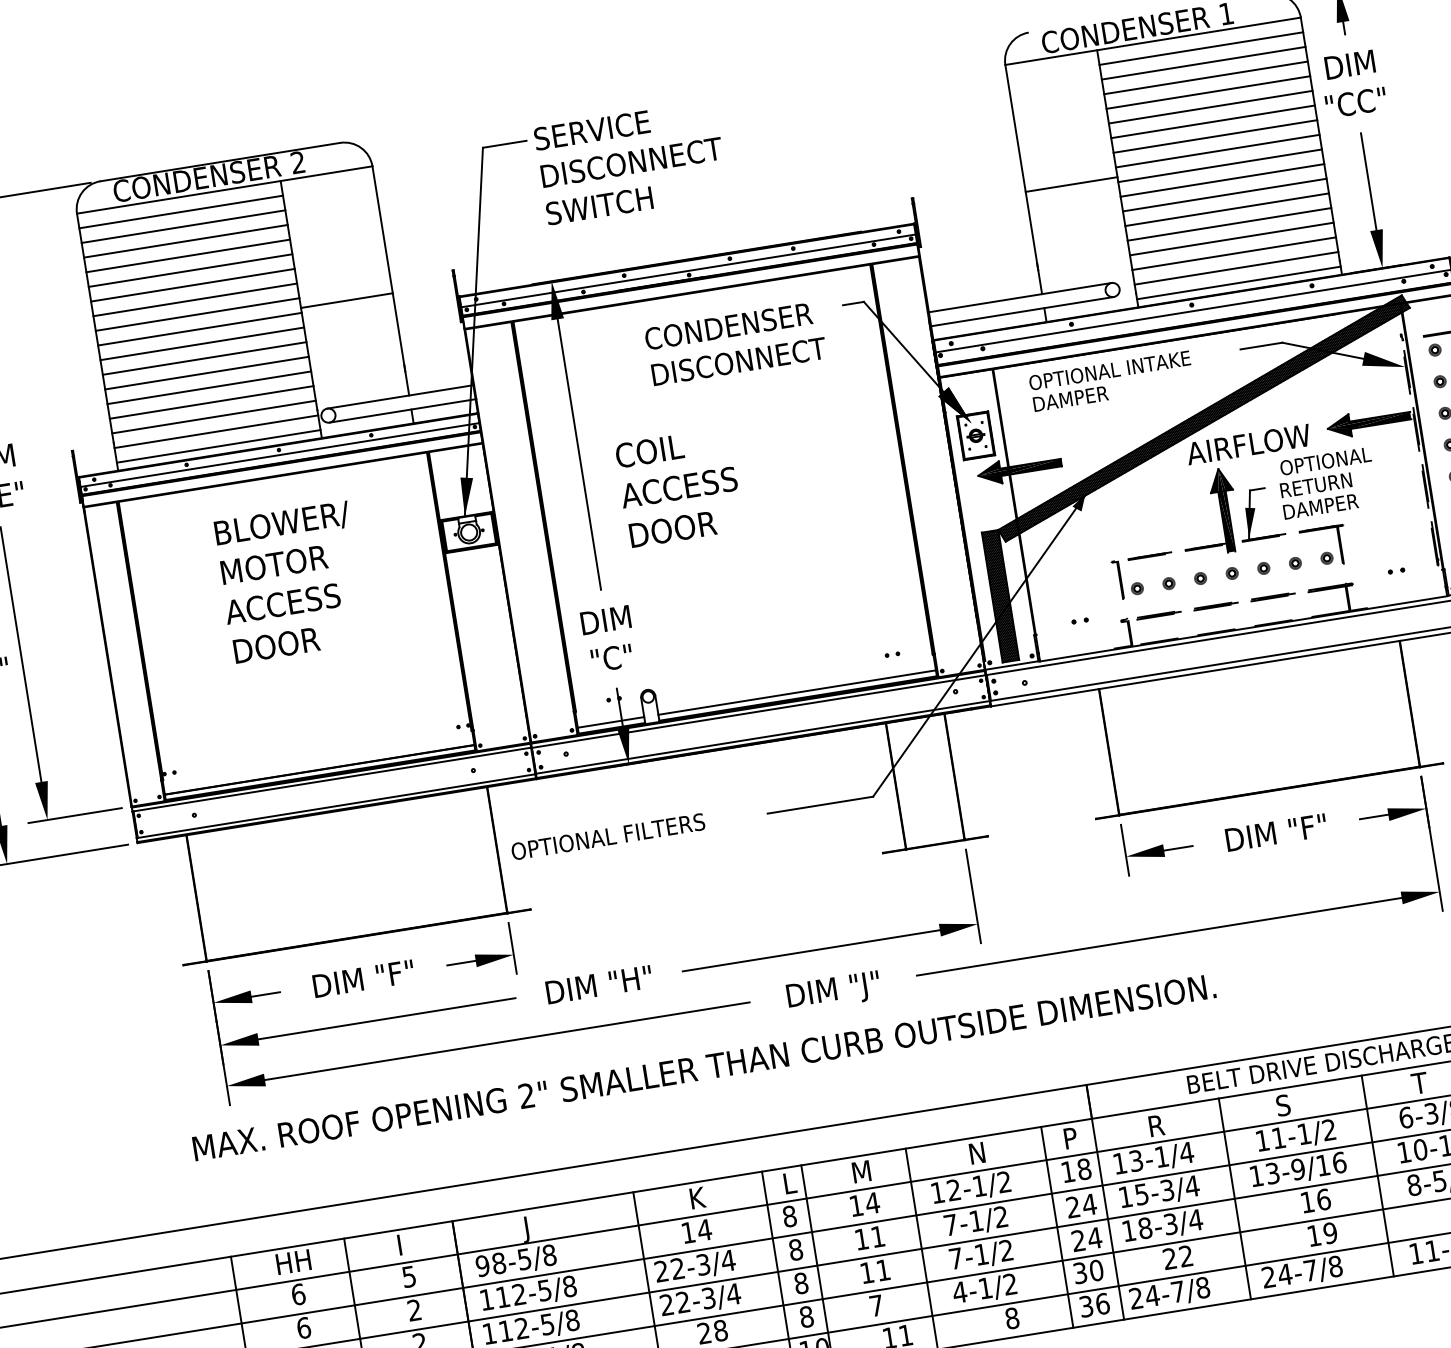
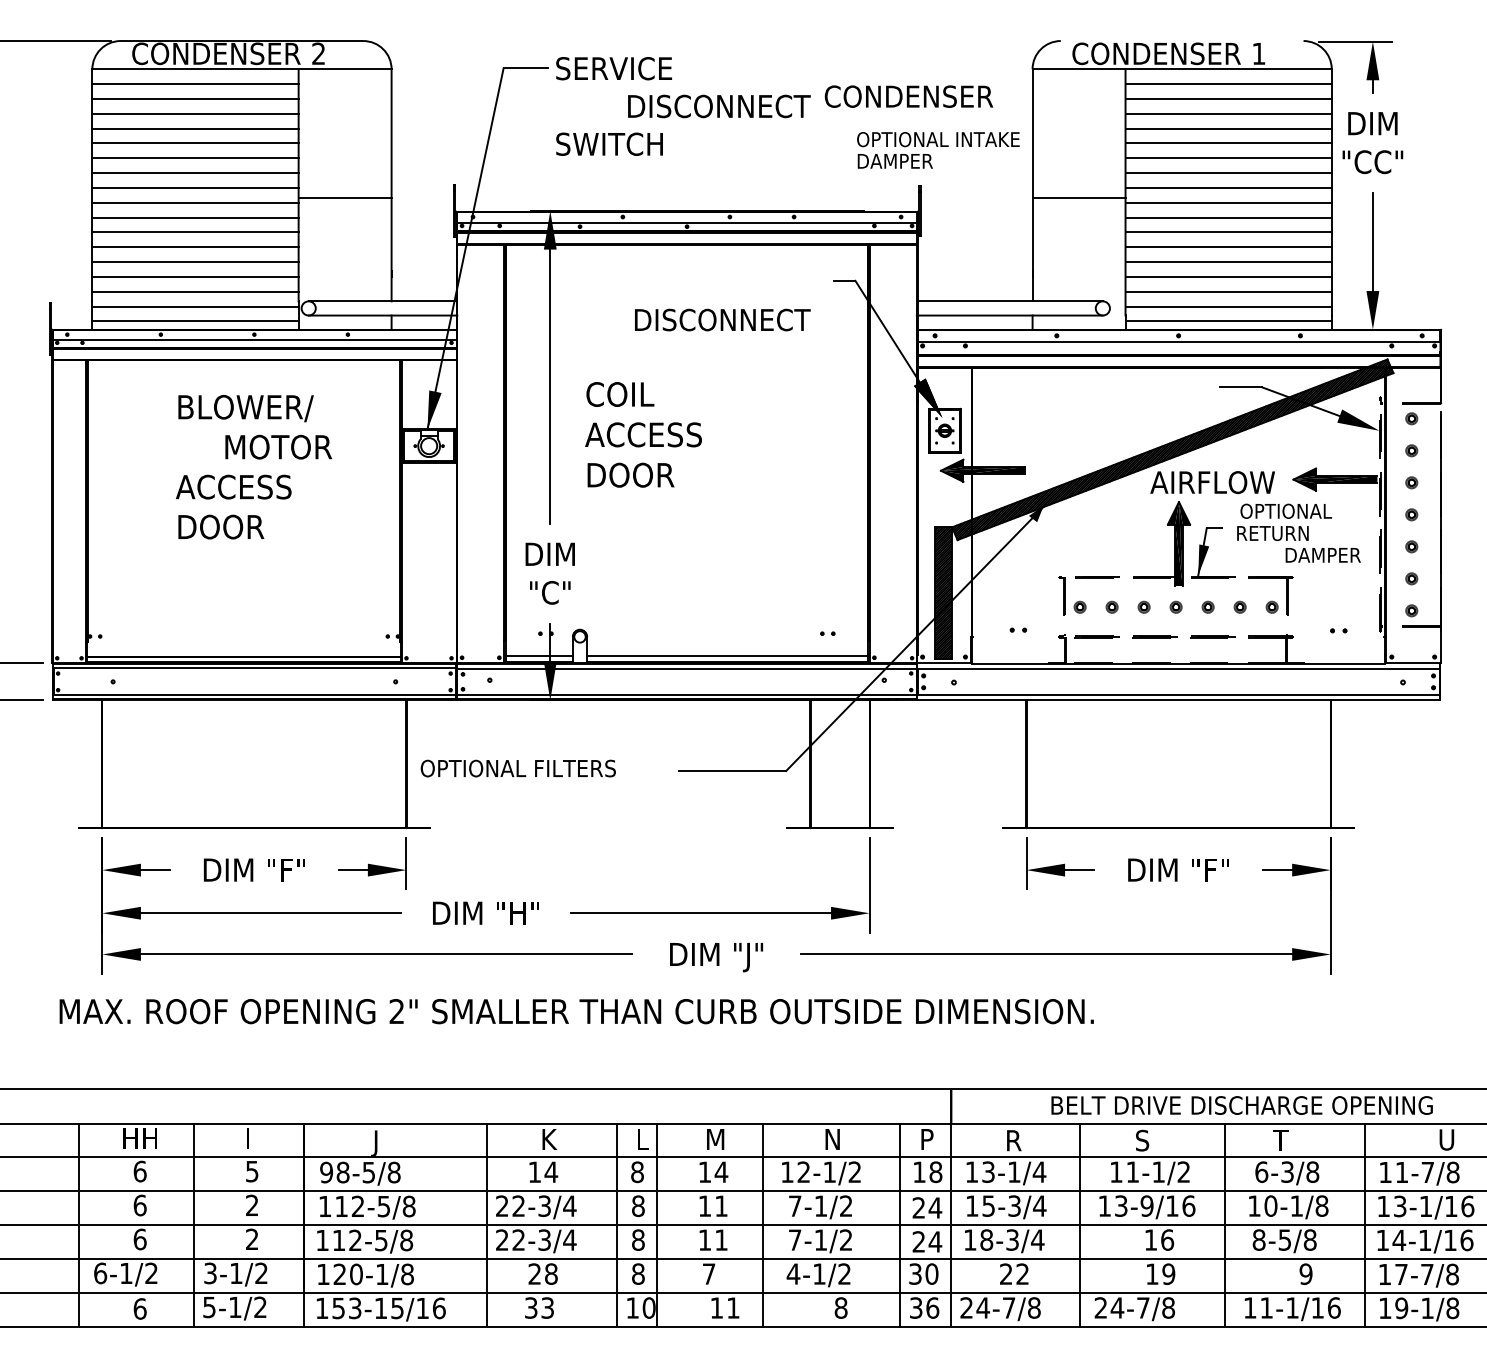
text: (632, 162) -> (719, 106), moved
text: (728, 326) -> (908, 96), moved
text: (1111, 381) -> (938, 150), moved
text: (1320, 506) -> (1322, 555), moved
text: (274, 564) -> (278, 446), moved

